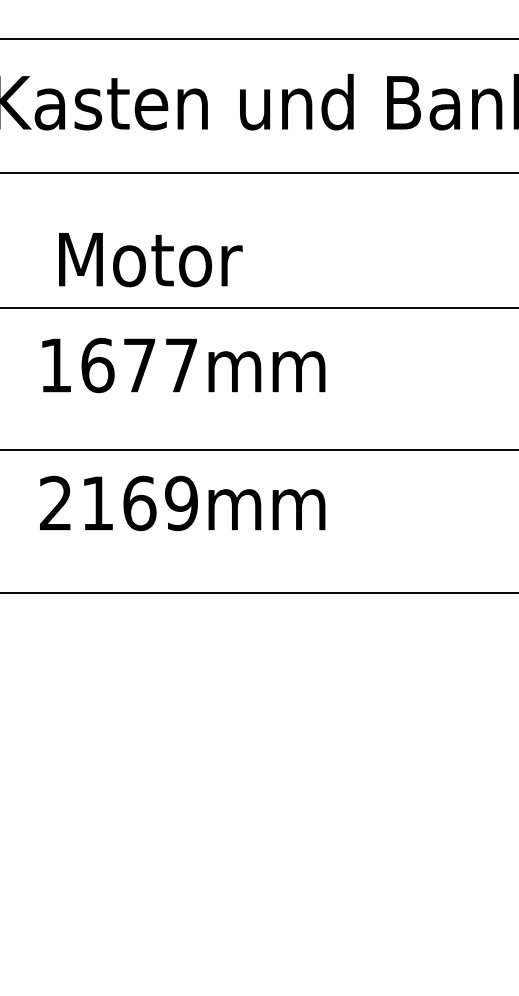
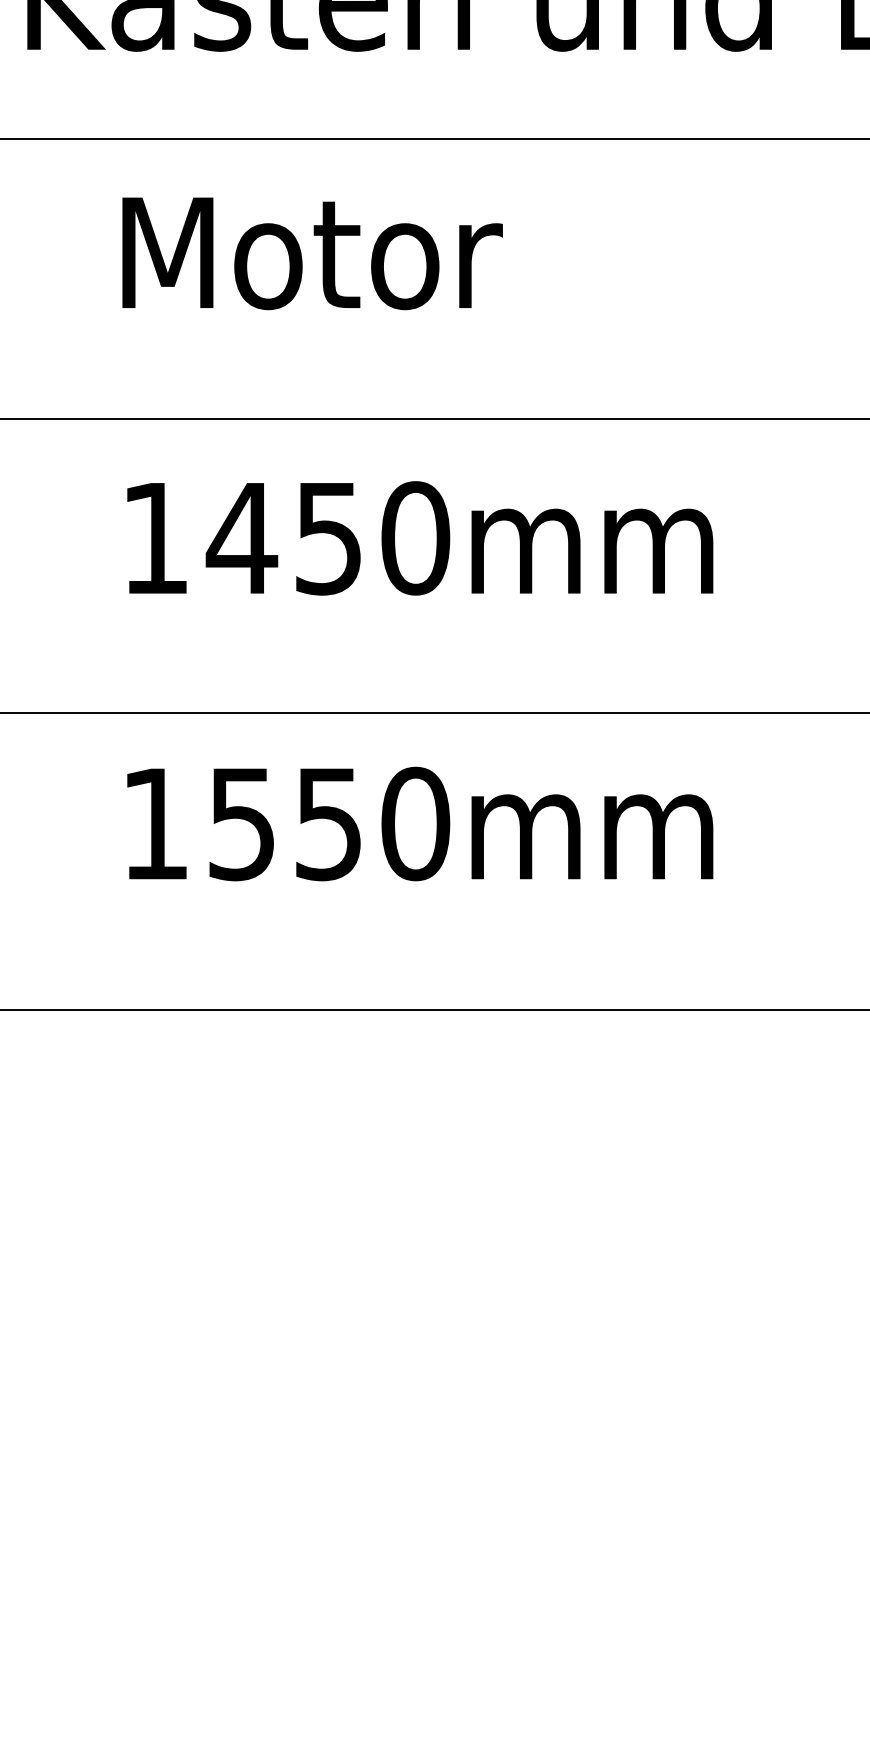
text: (150, 260) -> (311, 254), moved
text: (139, 365) -> (328, 538), 1677mm -> 1450mm
text: (119, 503) -> (287, 824), 2169mm -> 1550mm

